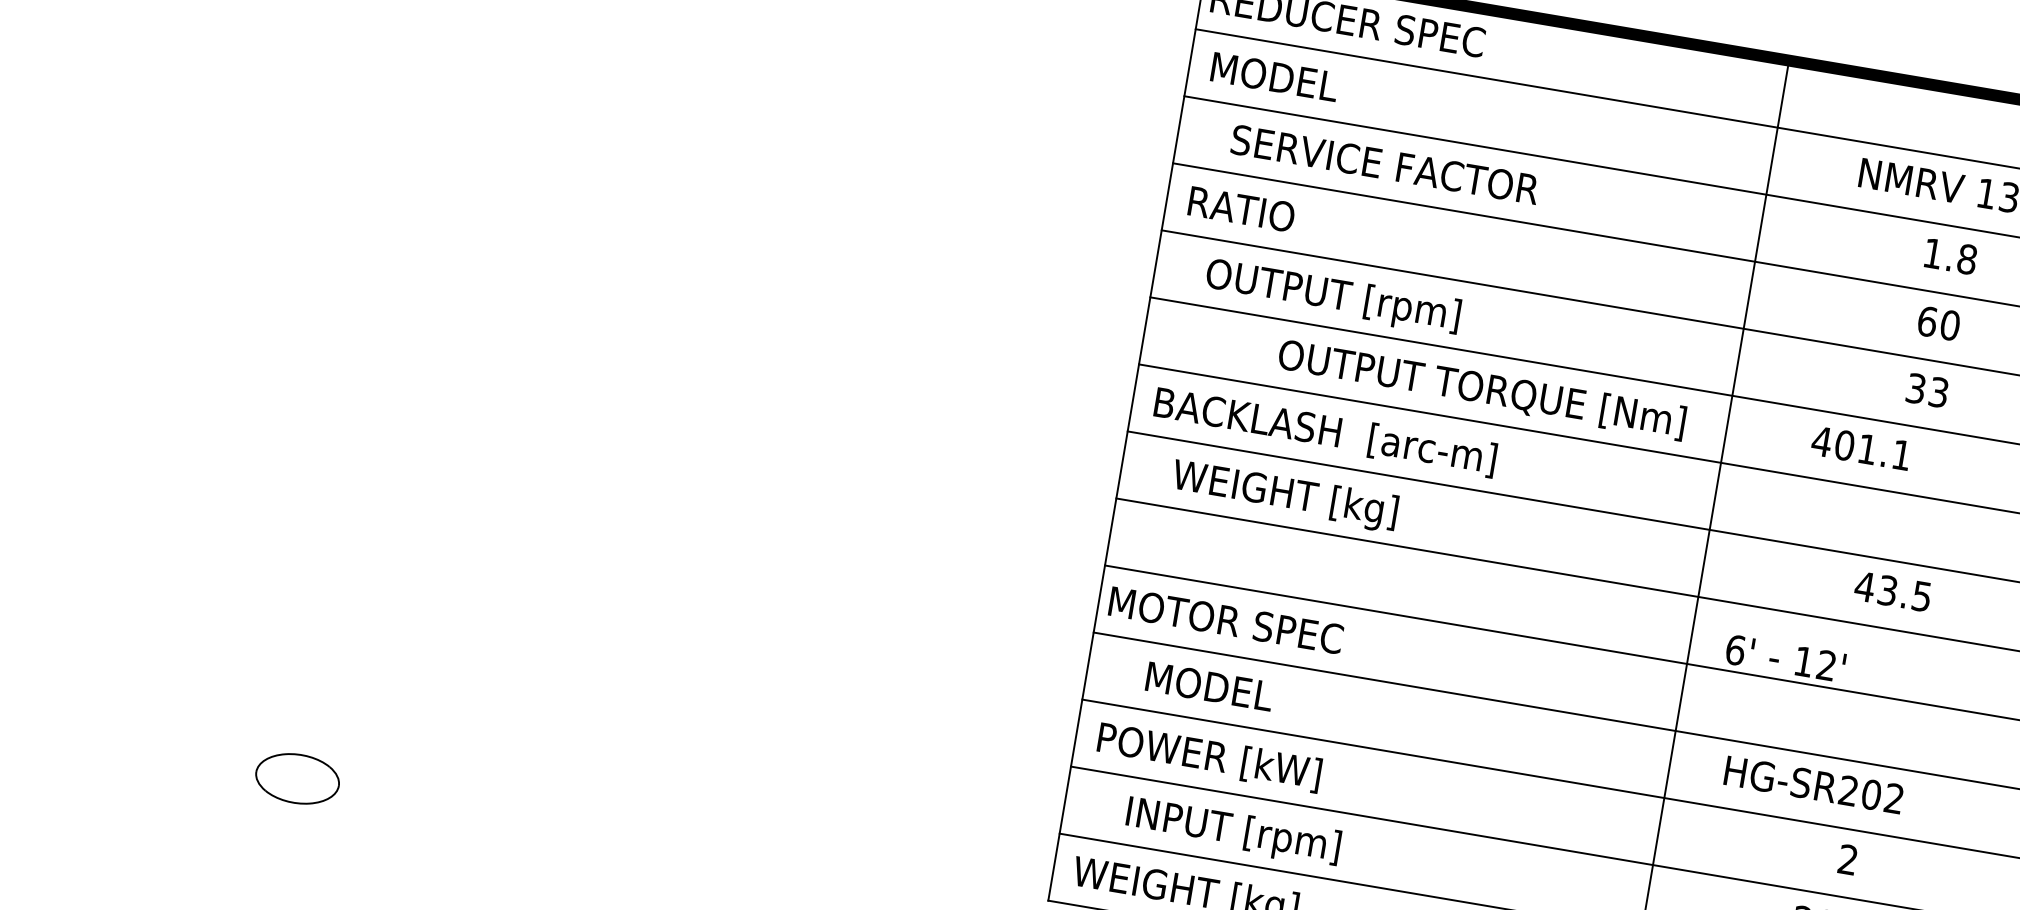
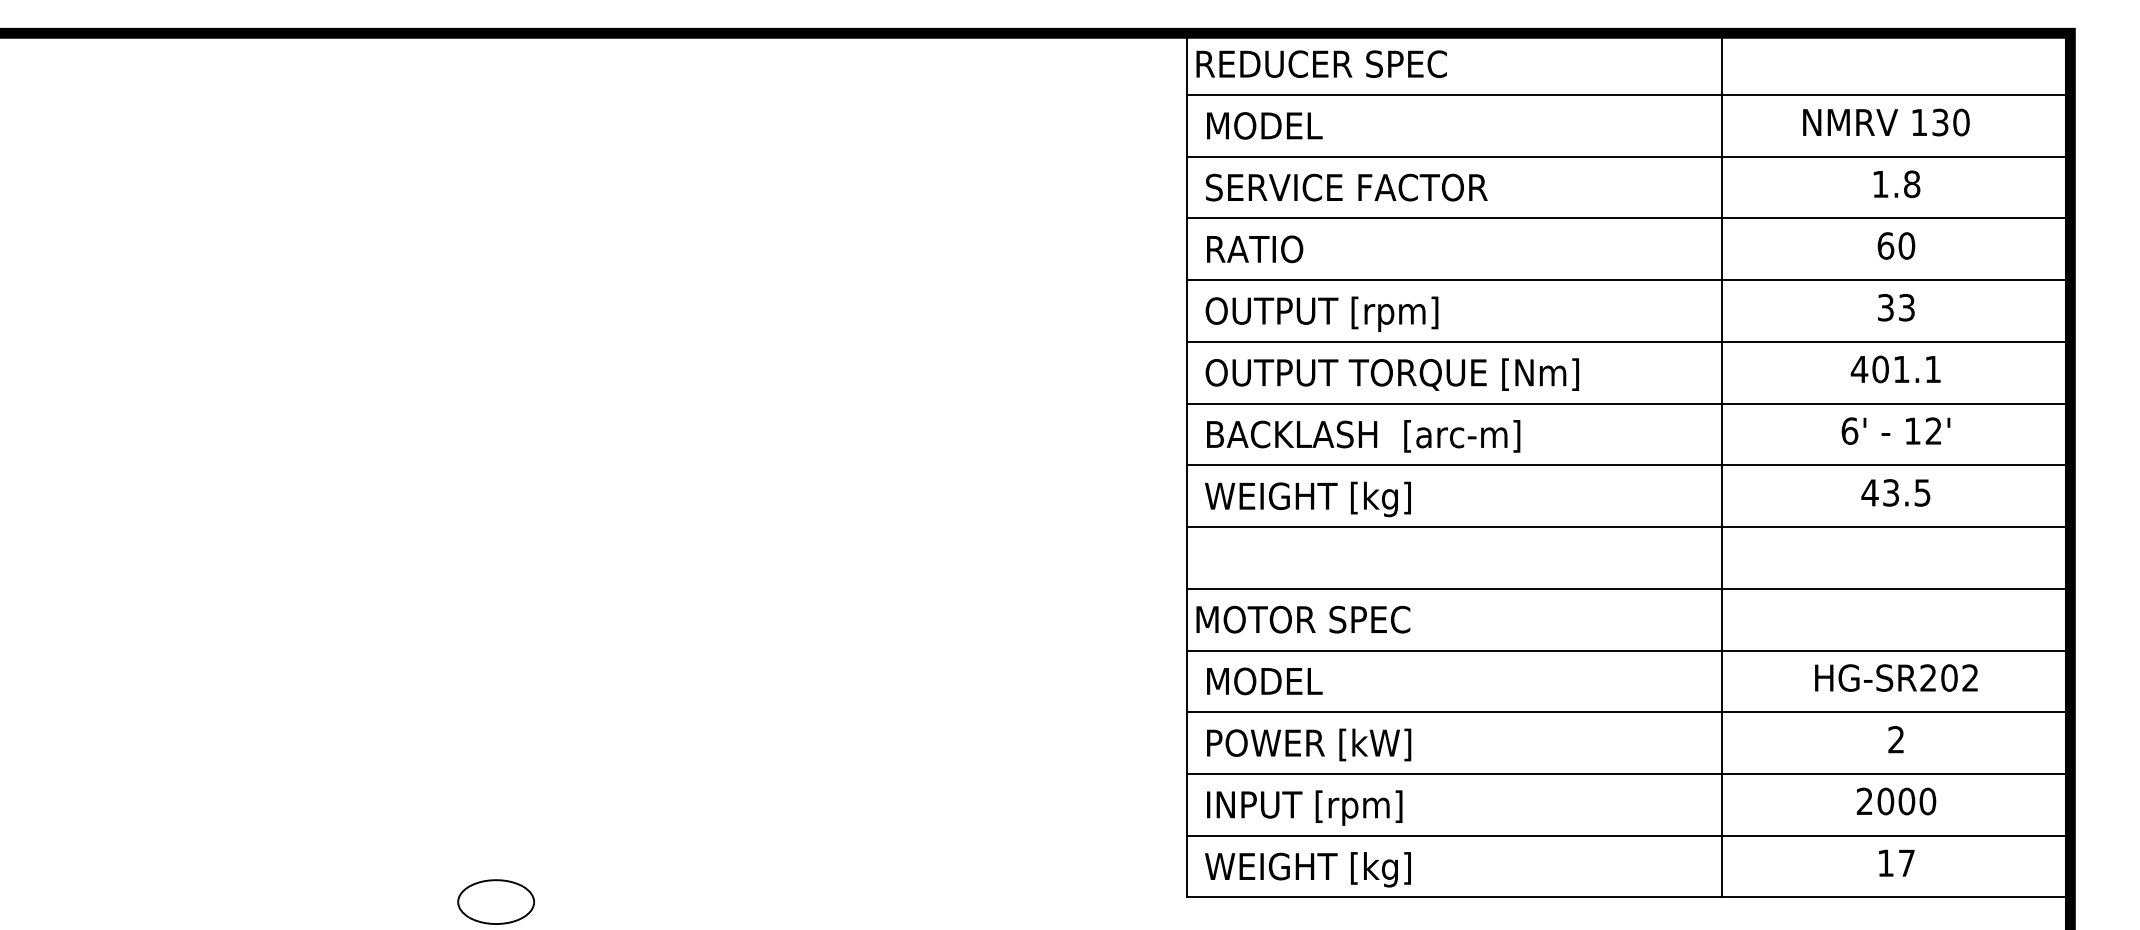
text: (1384, 164) -> (1346, 187), moved
text: (1332, 296) -> (1321, 313), moved
text: (1480, 389) -> (1391, 374), moved
text: (1860, 448) -> (1895, 369), moved
text: (1284, 496) -> (1307, 499), moved
text: (1785, 657) -> (1895, 430), moved
text: (1209, 686) -> (1264, 681), moved
text: (1814, 784) -> (1896, 677), moved
text: (1233, 831) -> (1304, 807), moved

